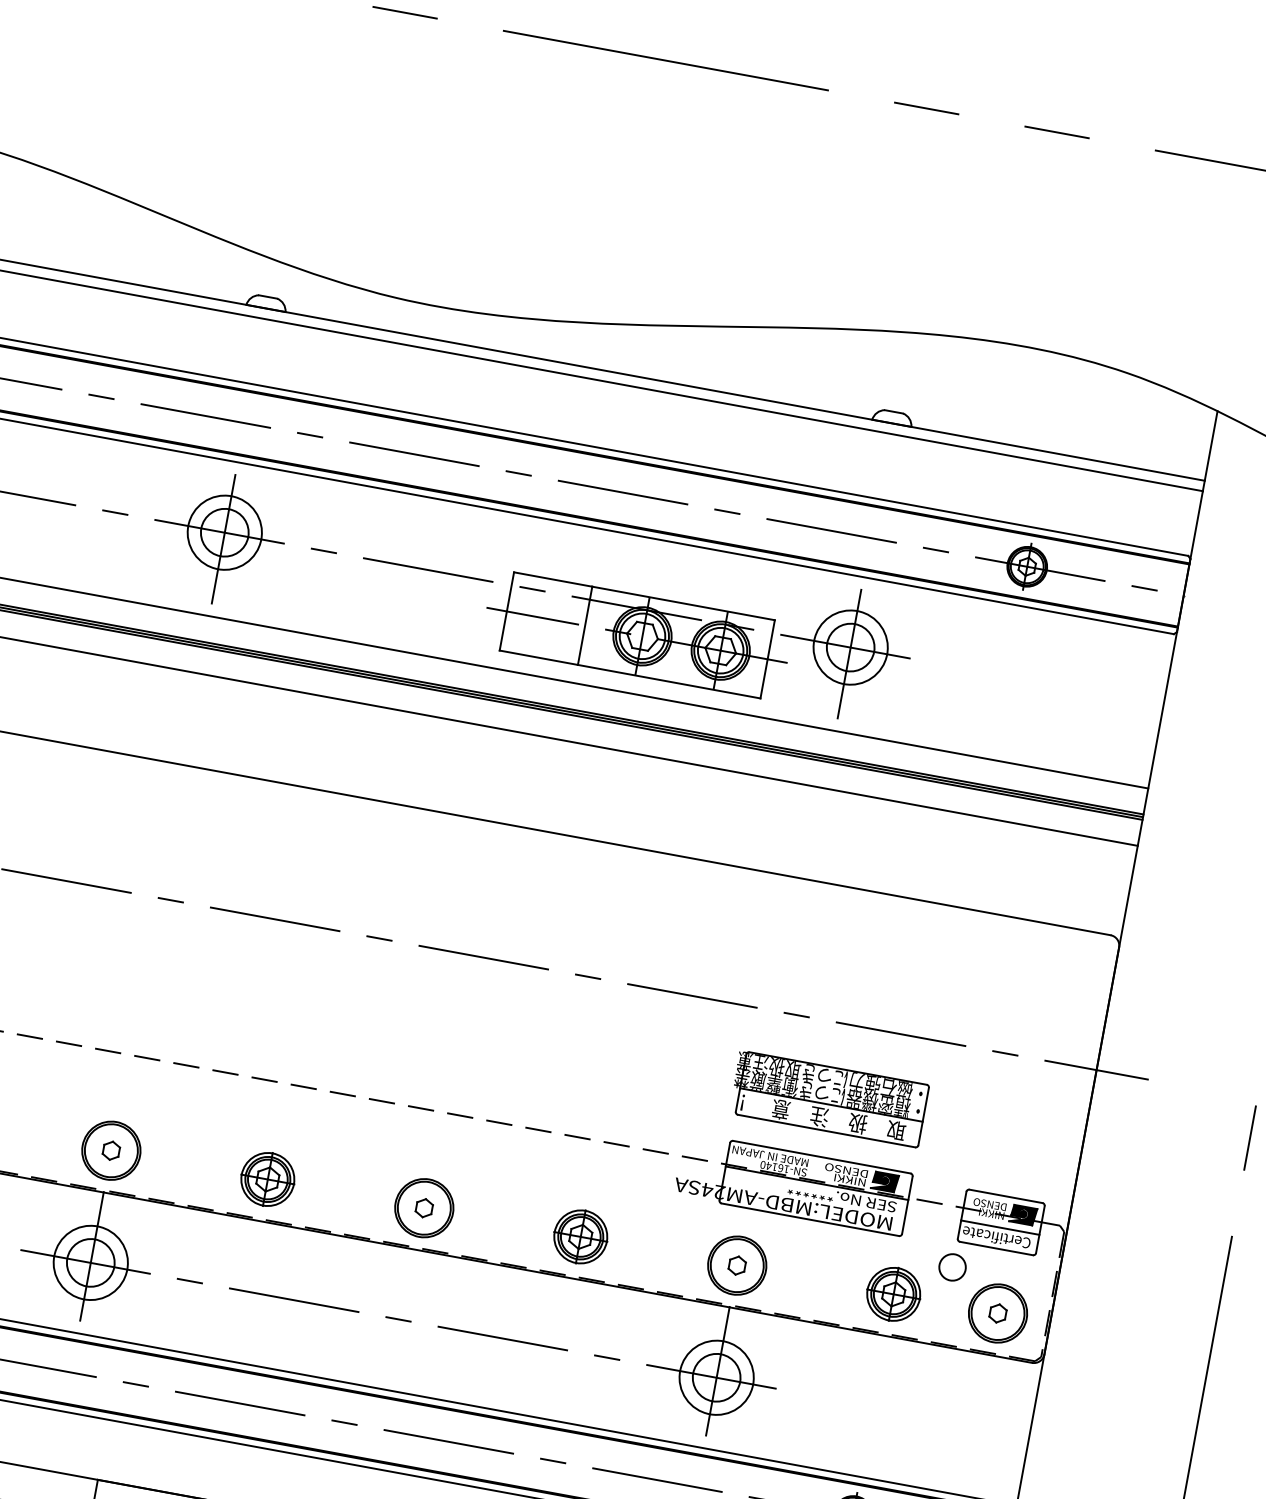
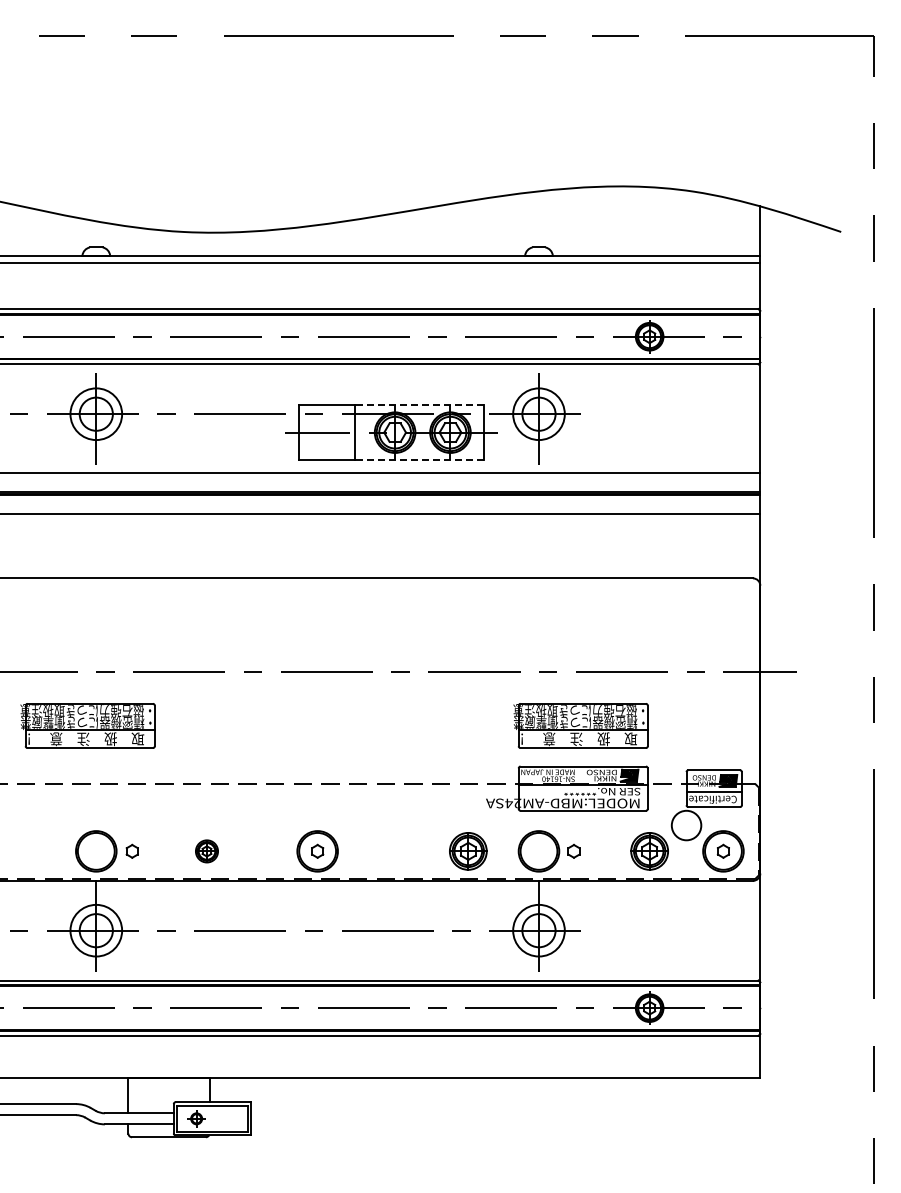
line: (684, 604) -> (419, 405), solid -> dashed
line: (669, 682) -> (419, 460), solid -> dashed
part: (131, 970) -> (87, 725), added
part: (110, 1149) -> (131, 850), moved
part: (267, 1179) -> (206, 851), size x0.6
part: (581, 1237) -> (468, 851), moved
part: (736, 1264) -> (573, 850), moved
circle: (952, 1267) -> (686, 825), size x1.6

